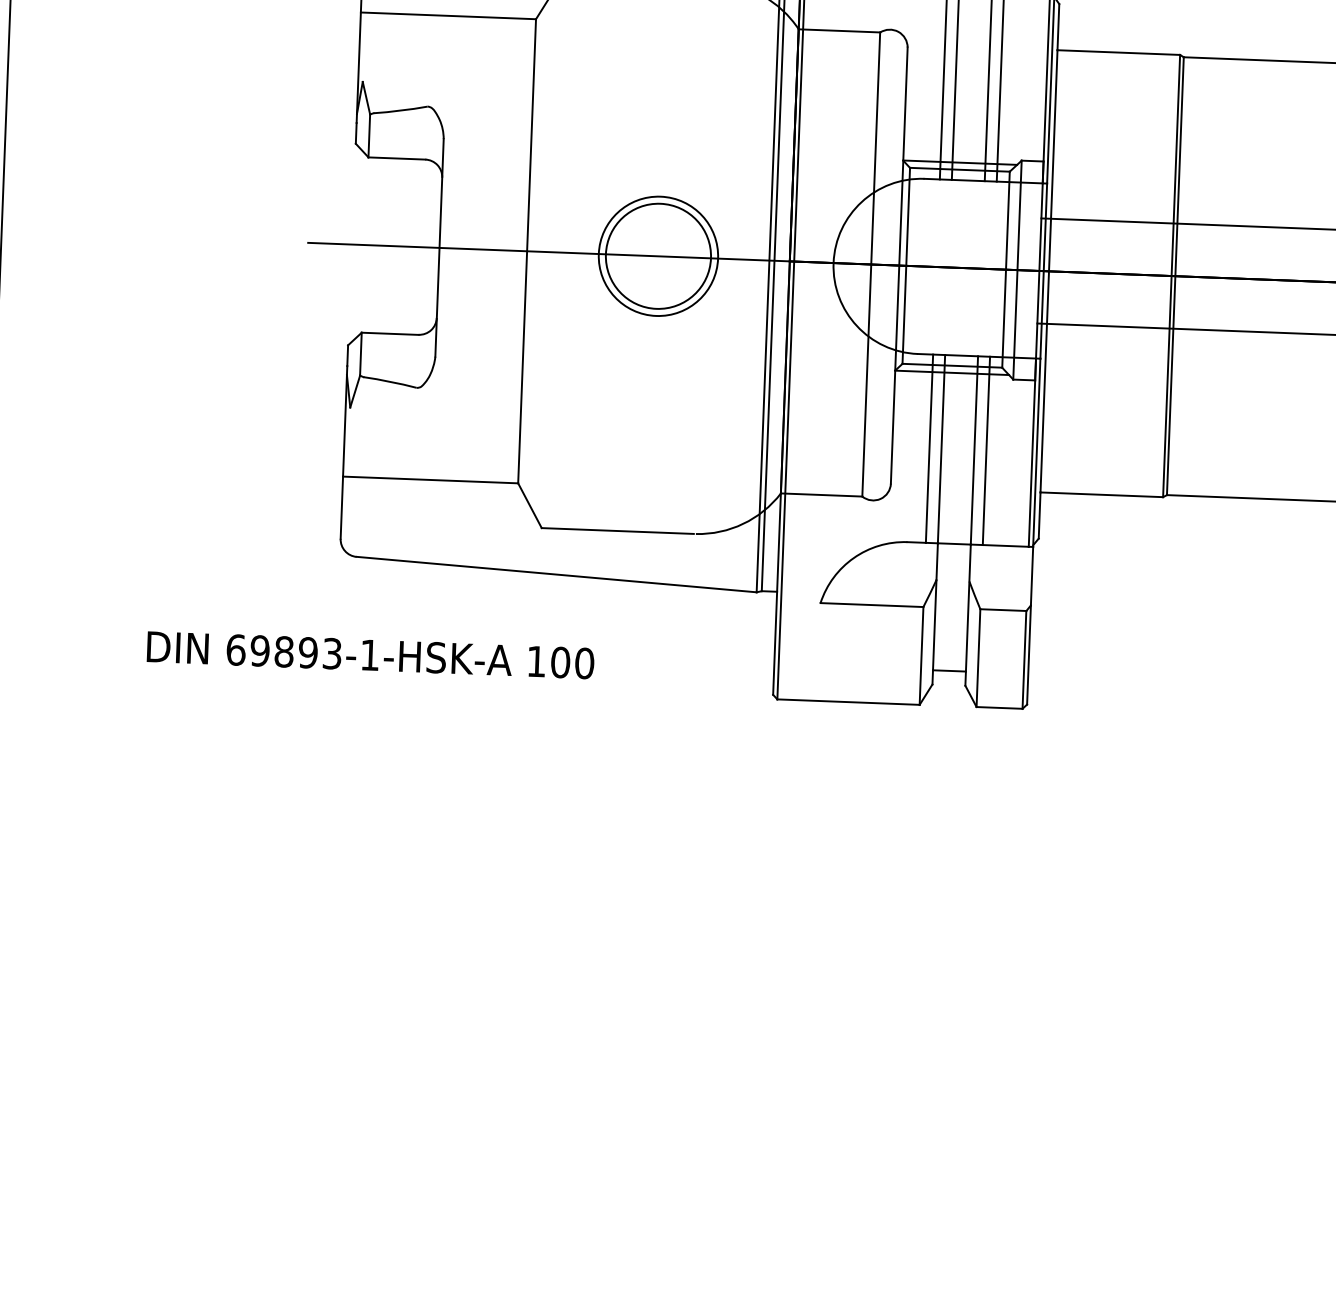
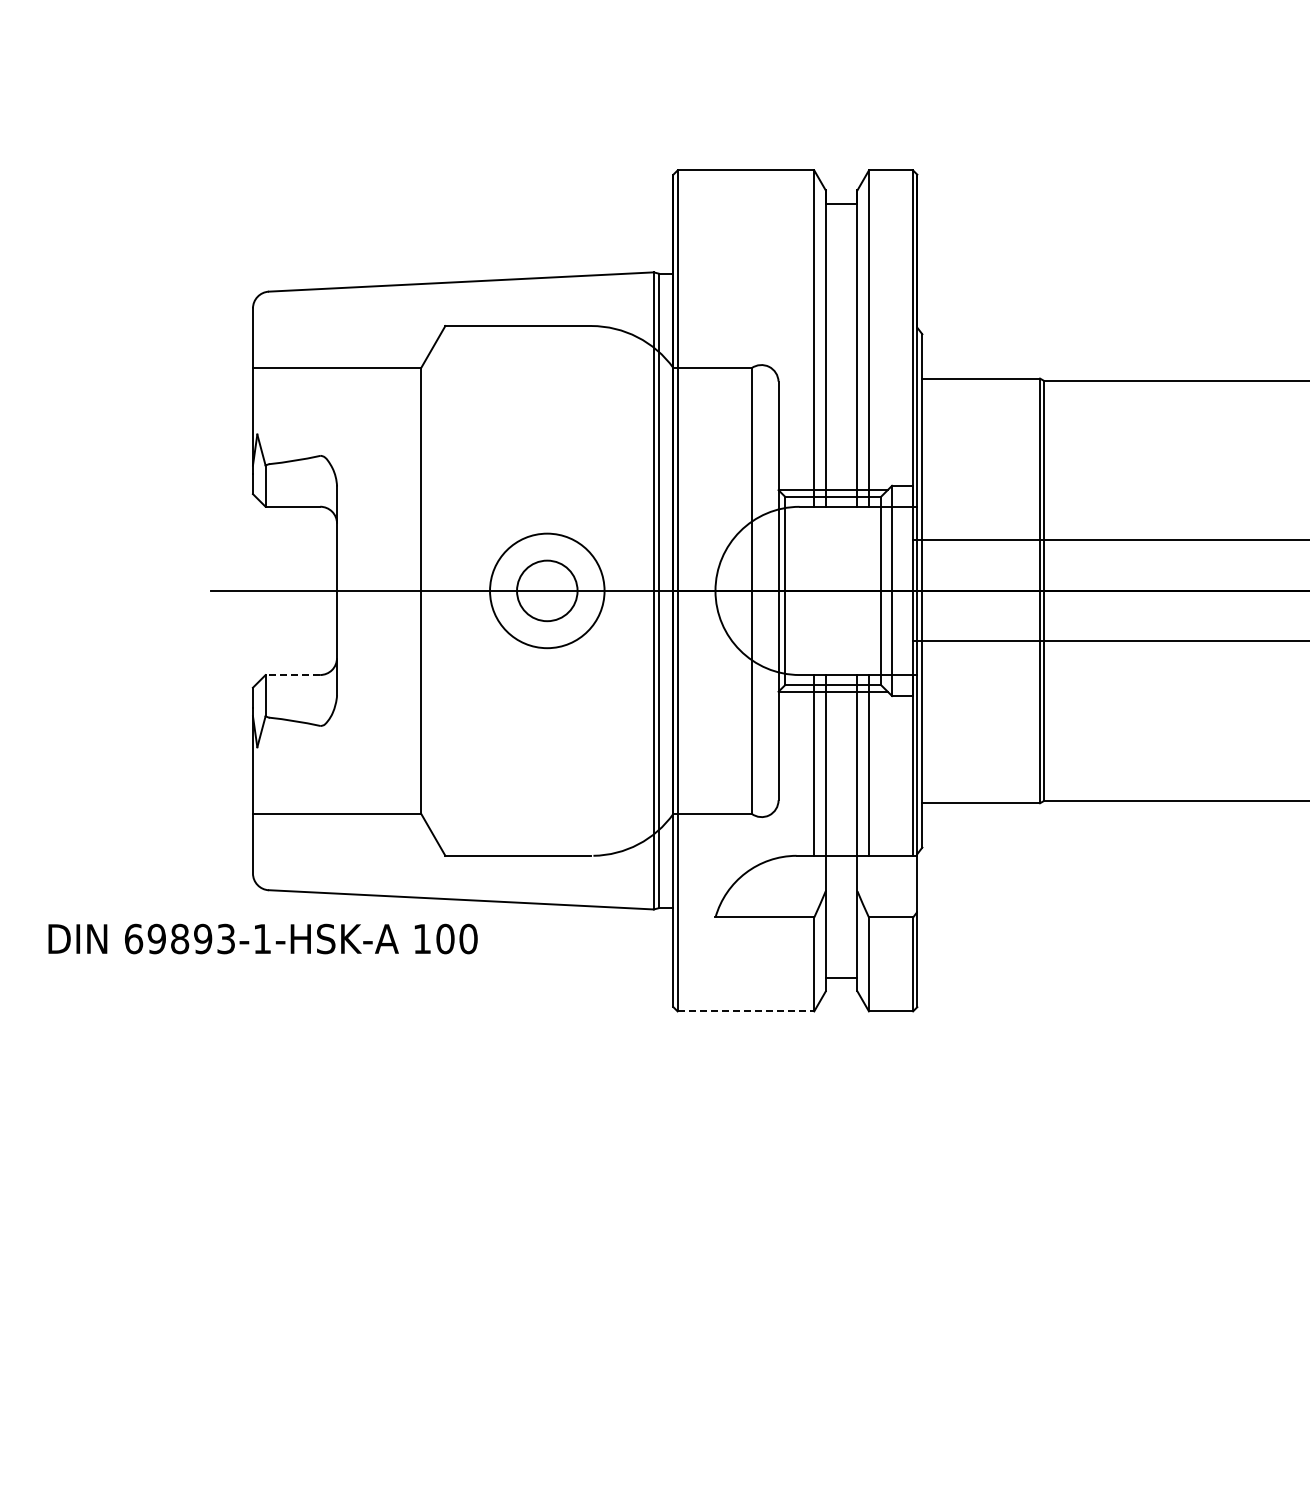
circle: (657, 255) -> (546, 590), size x0.6
line: (389, 334) -> (292, 675), solid -> dashed
text: (370, 654) -> (262, 938), moved
line: (849, 702) -> (746, 1011), solid -> dashed

